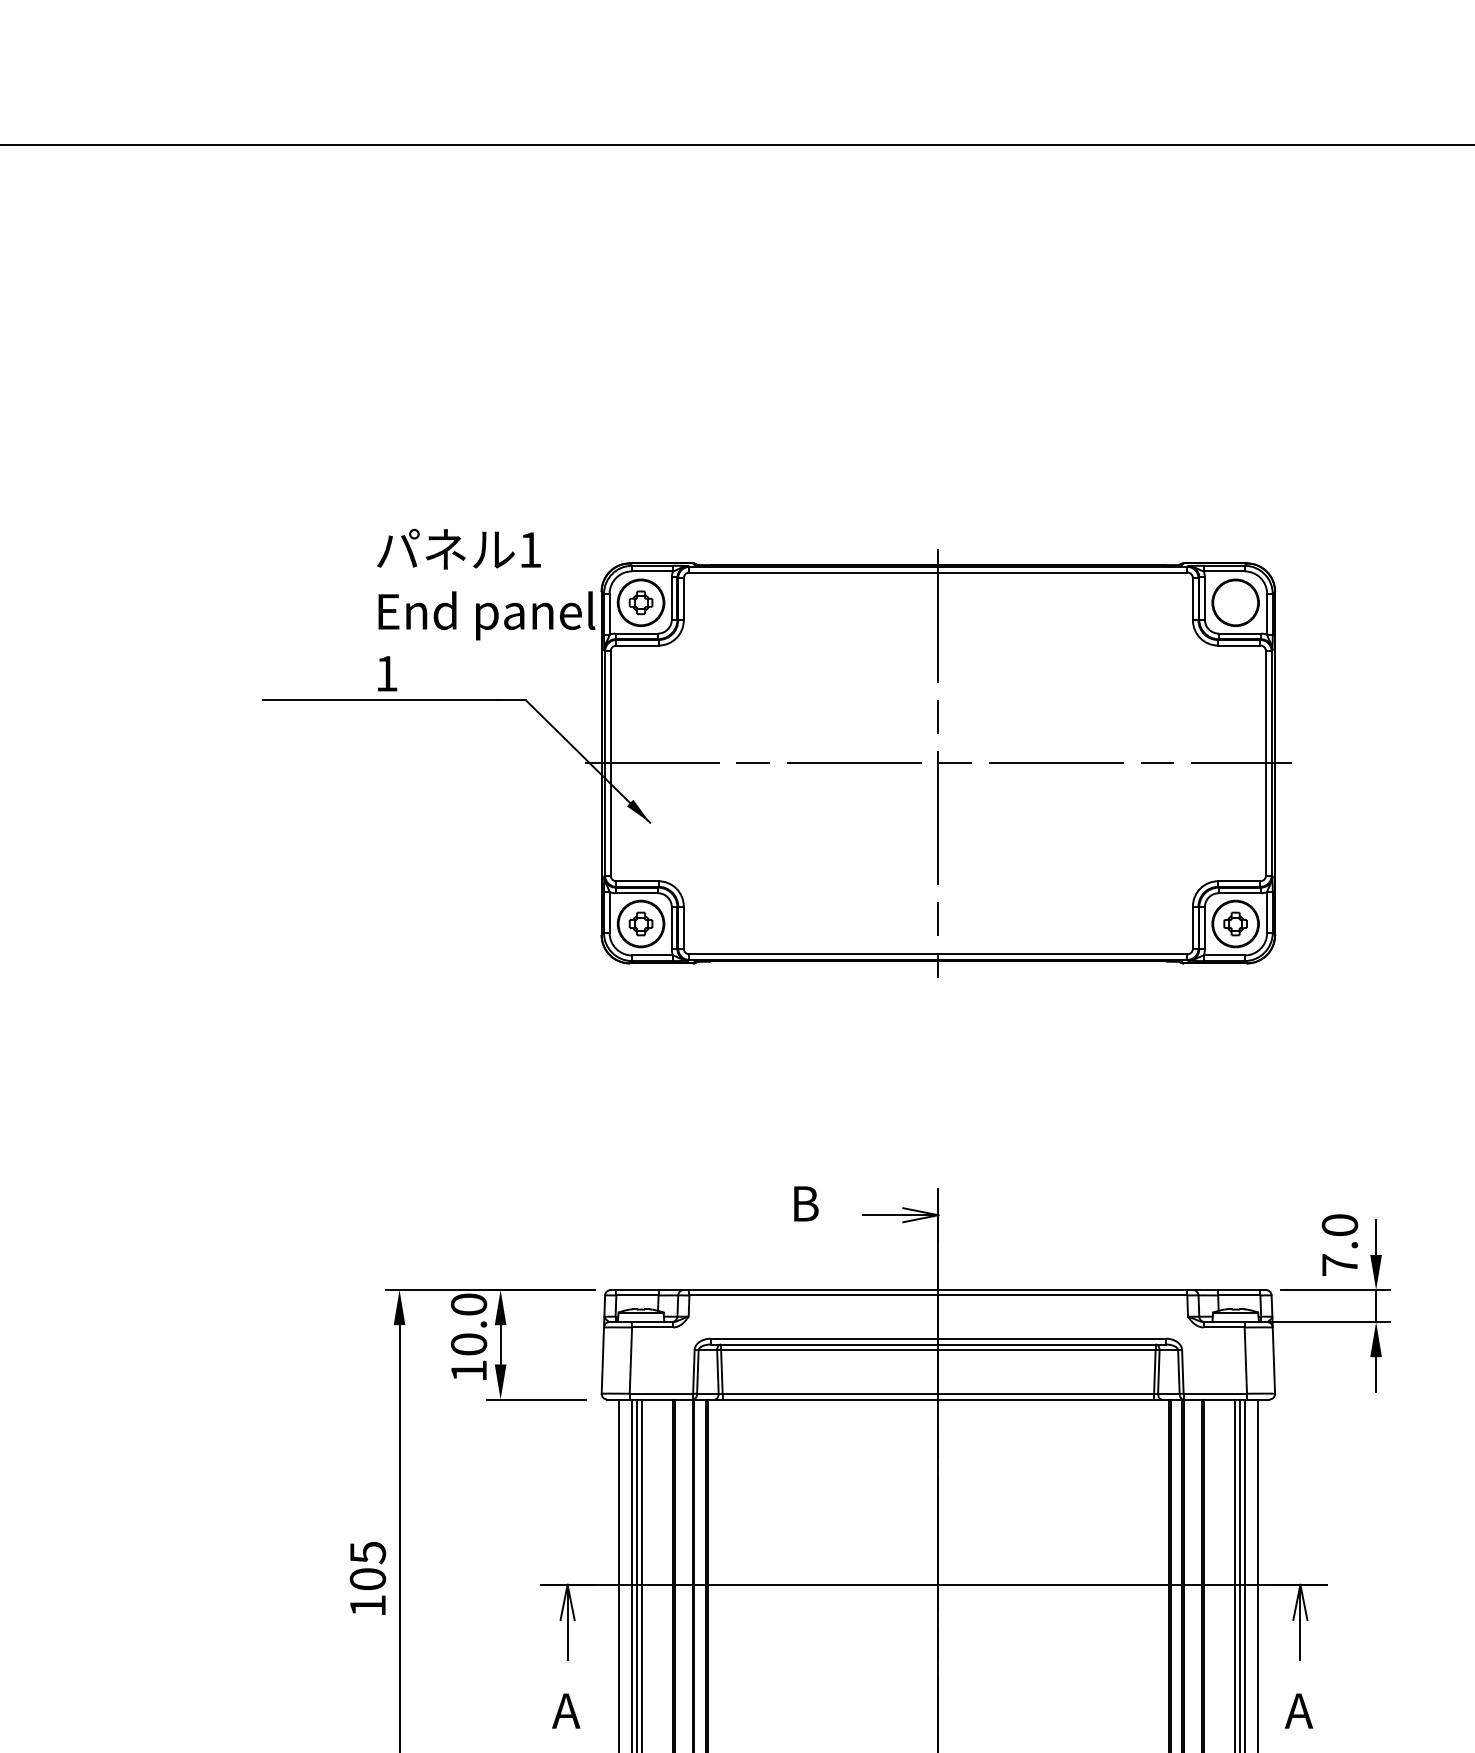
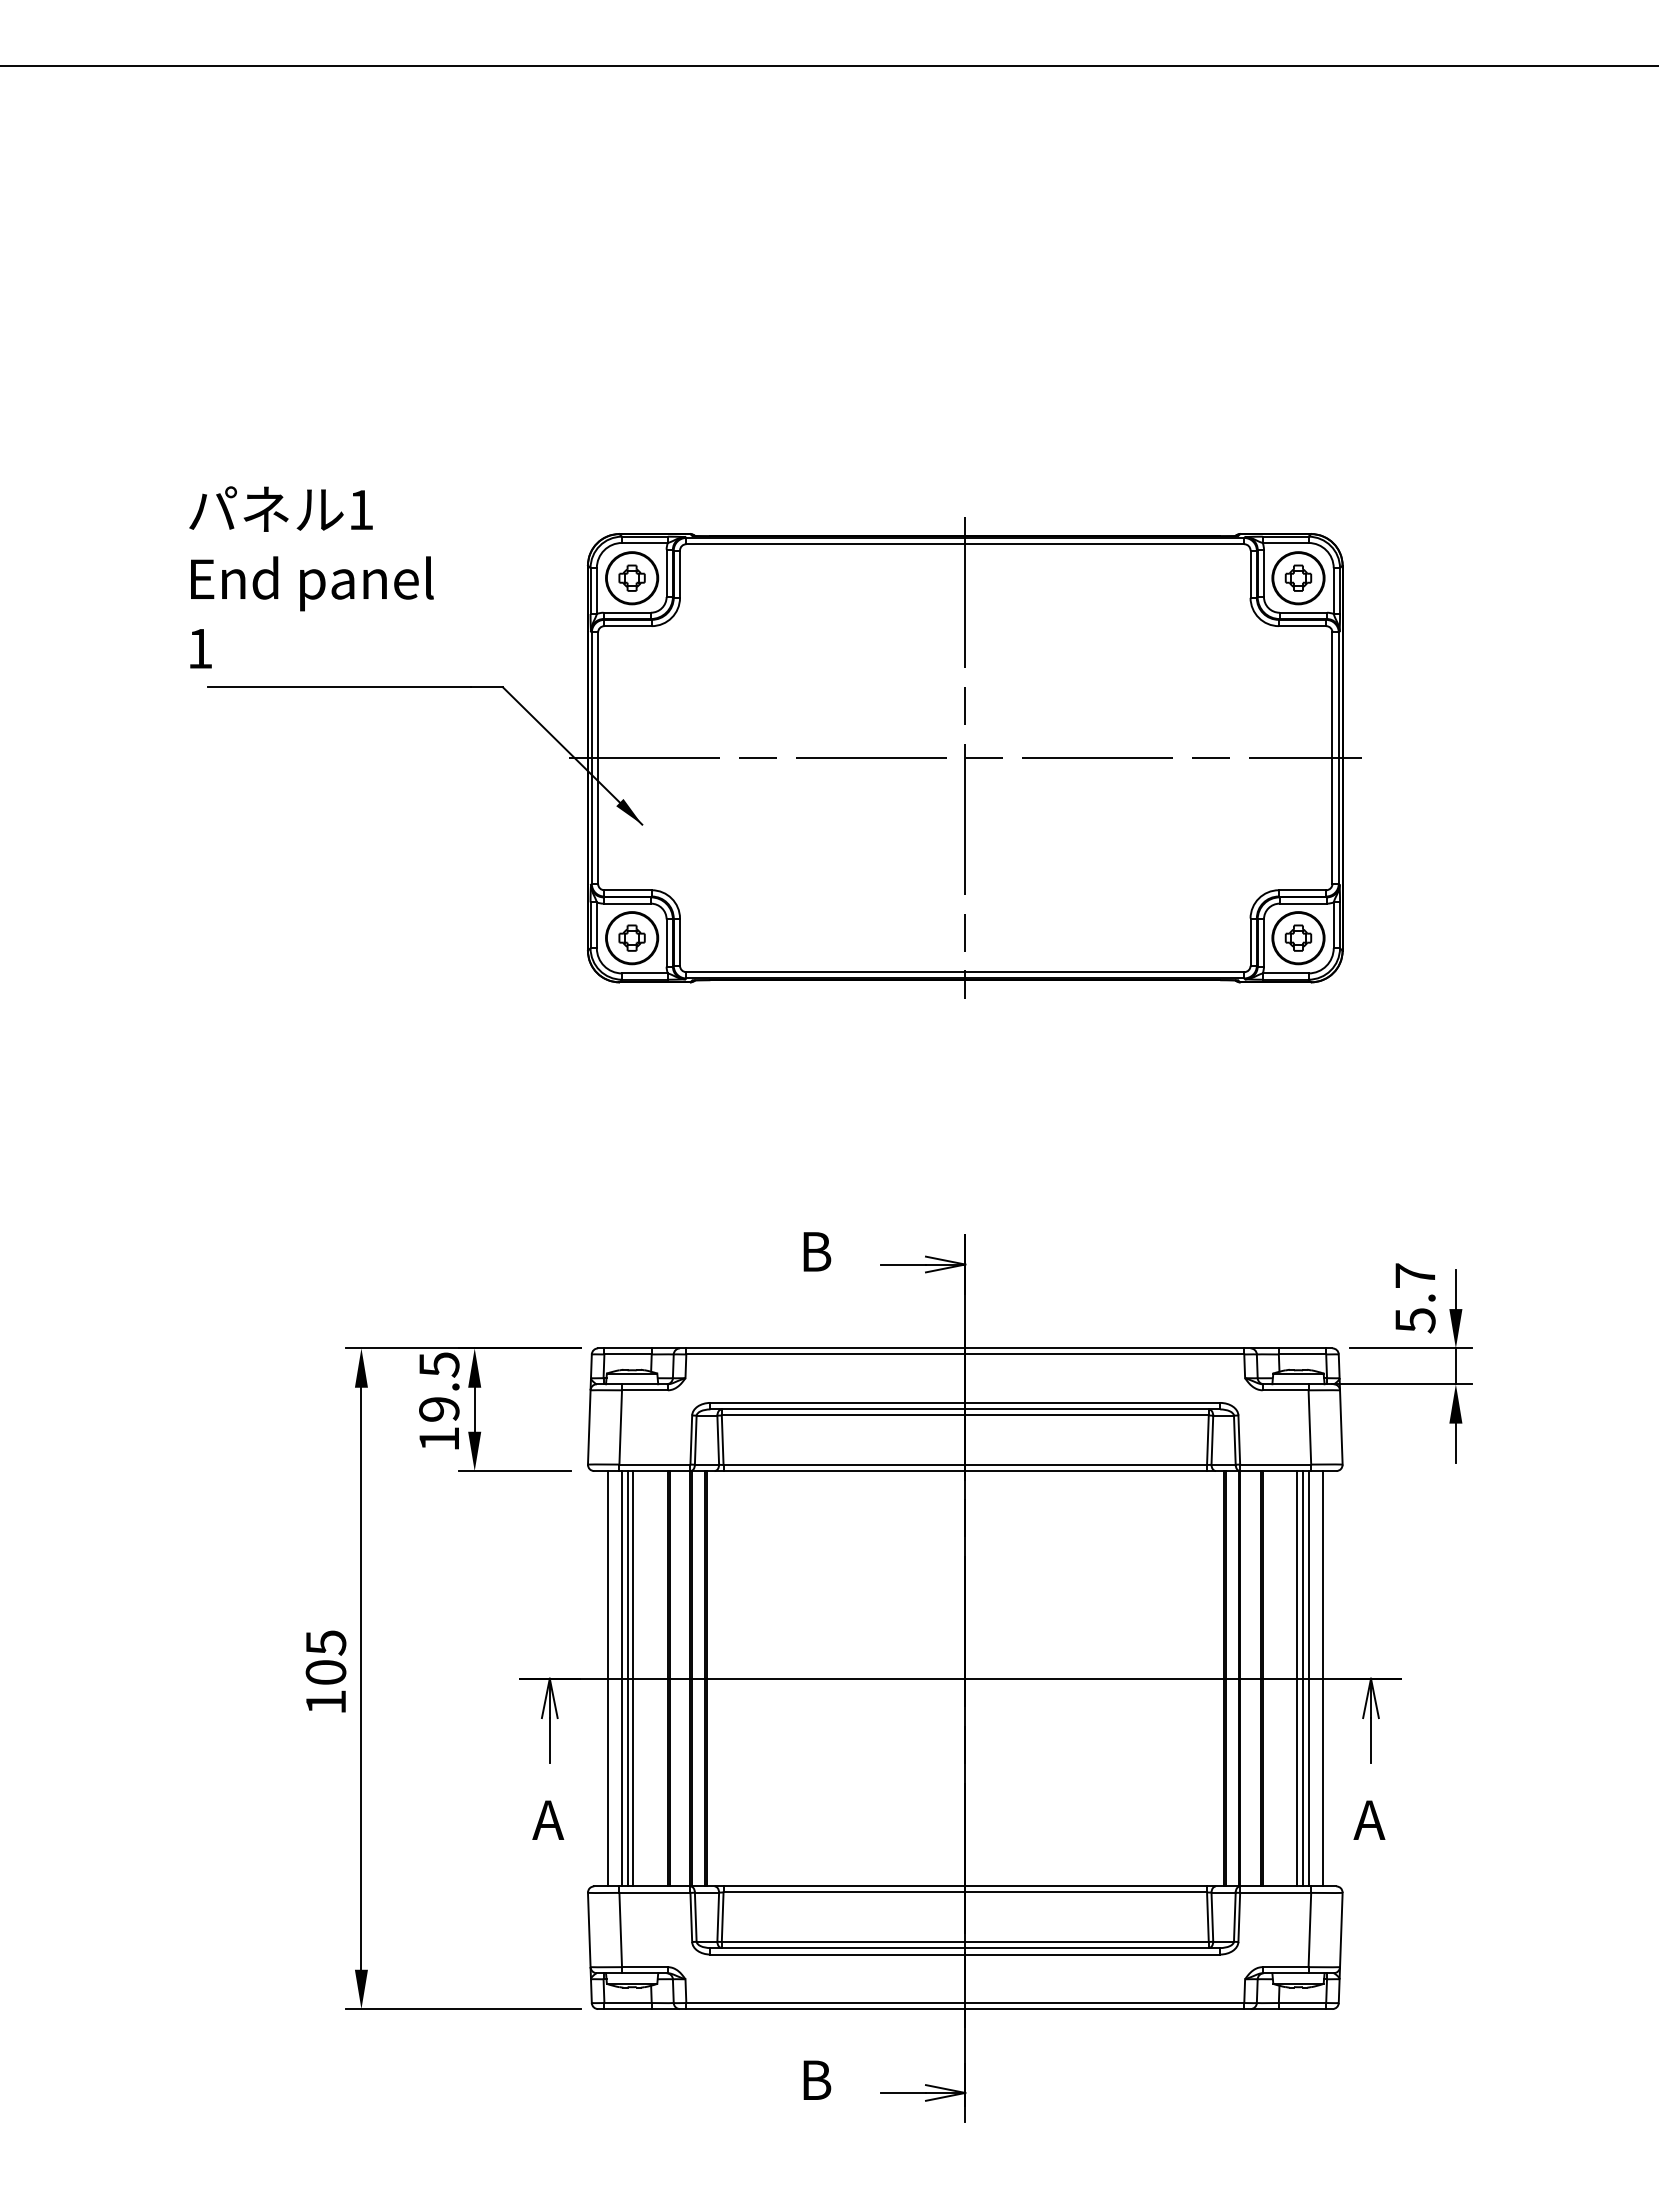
part: (1235, 602) -> (1298, 577), added
text: (486, 610) -> (311, 577), moved
text: (1340, 1245) -> (1415, 1298), 7.0 -> 5.7
text: (469, 1324) -> (439, 1386), 10.0 -> 19.5

